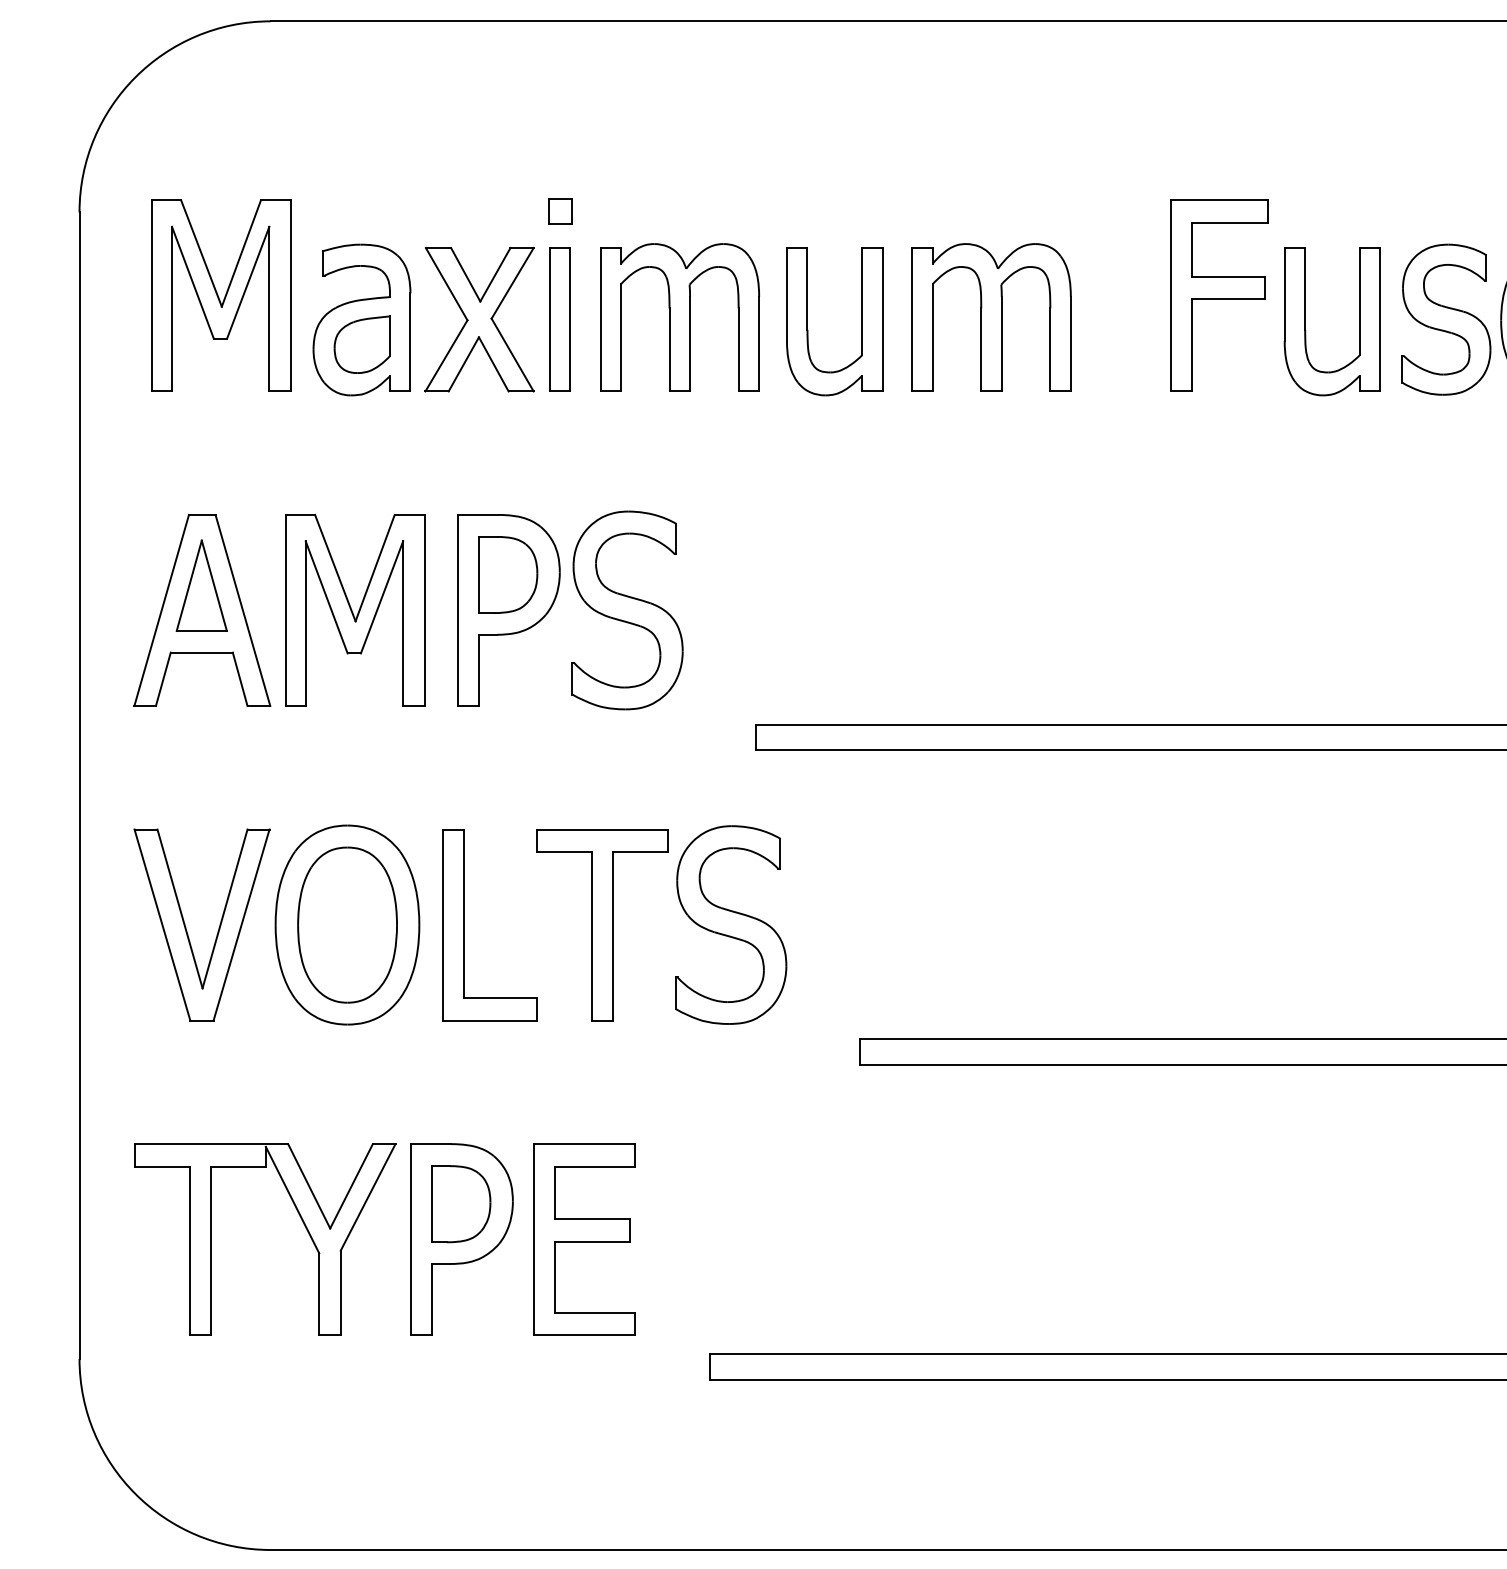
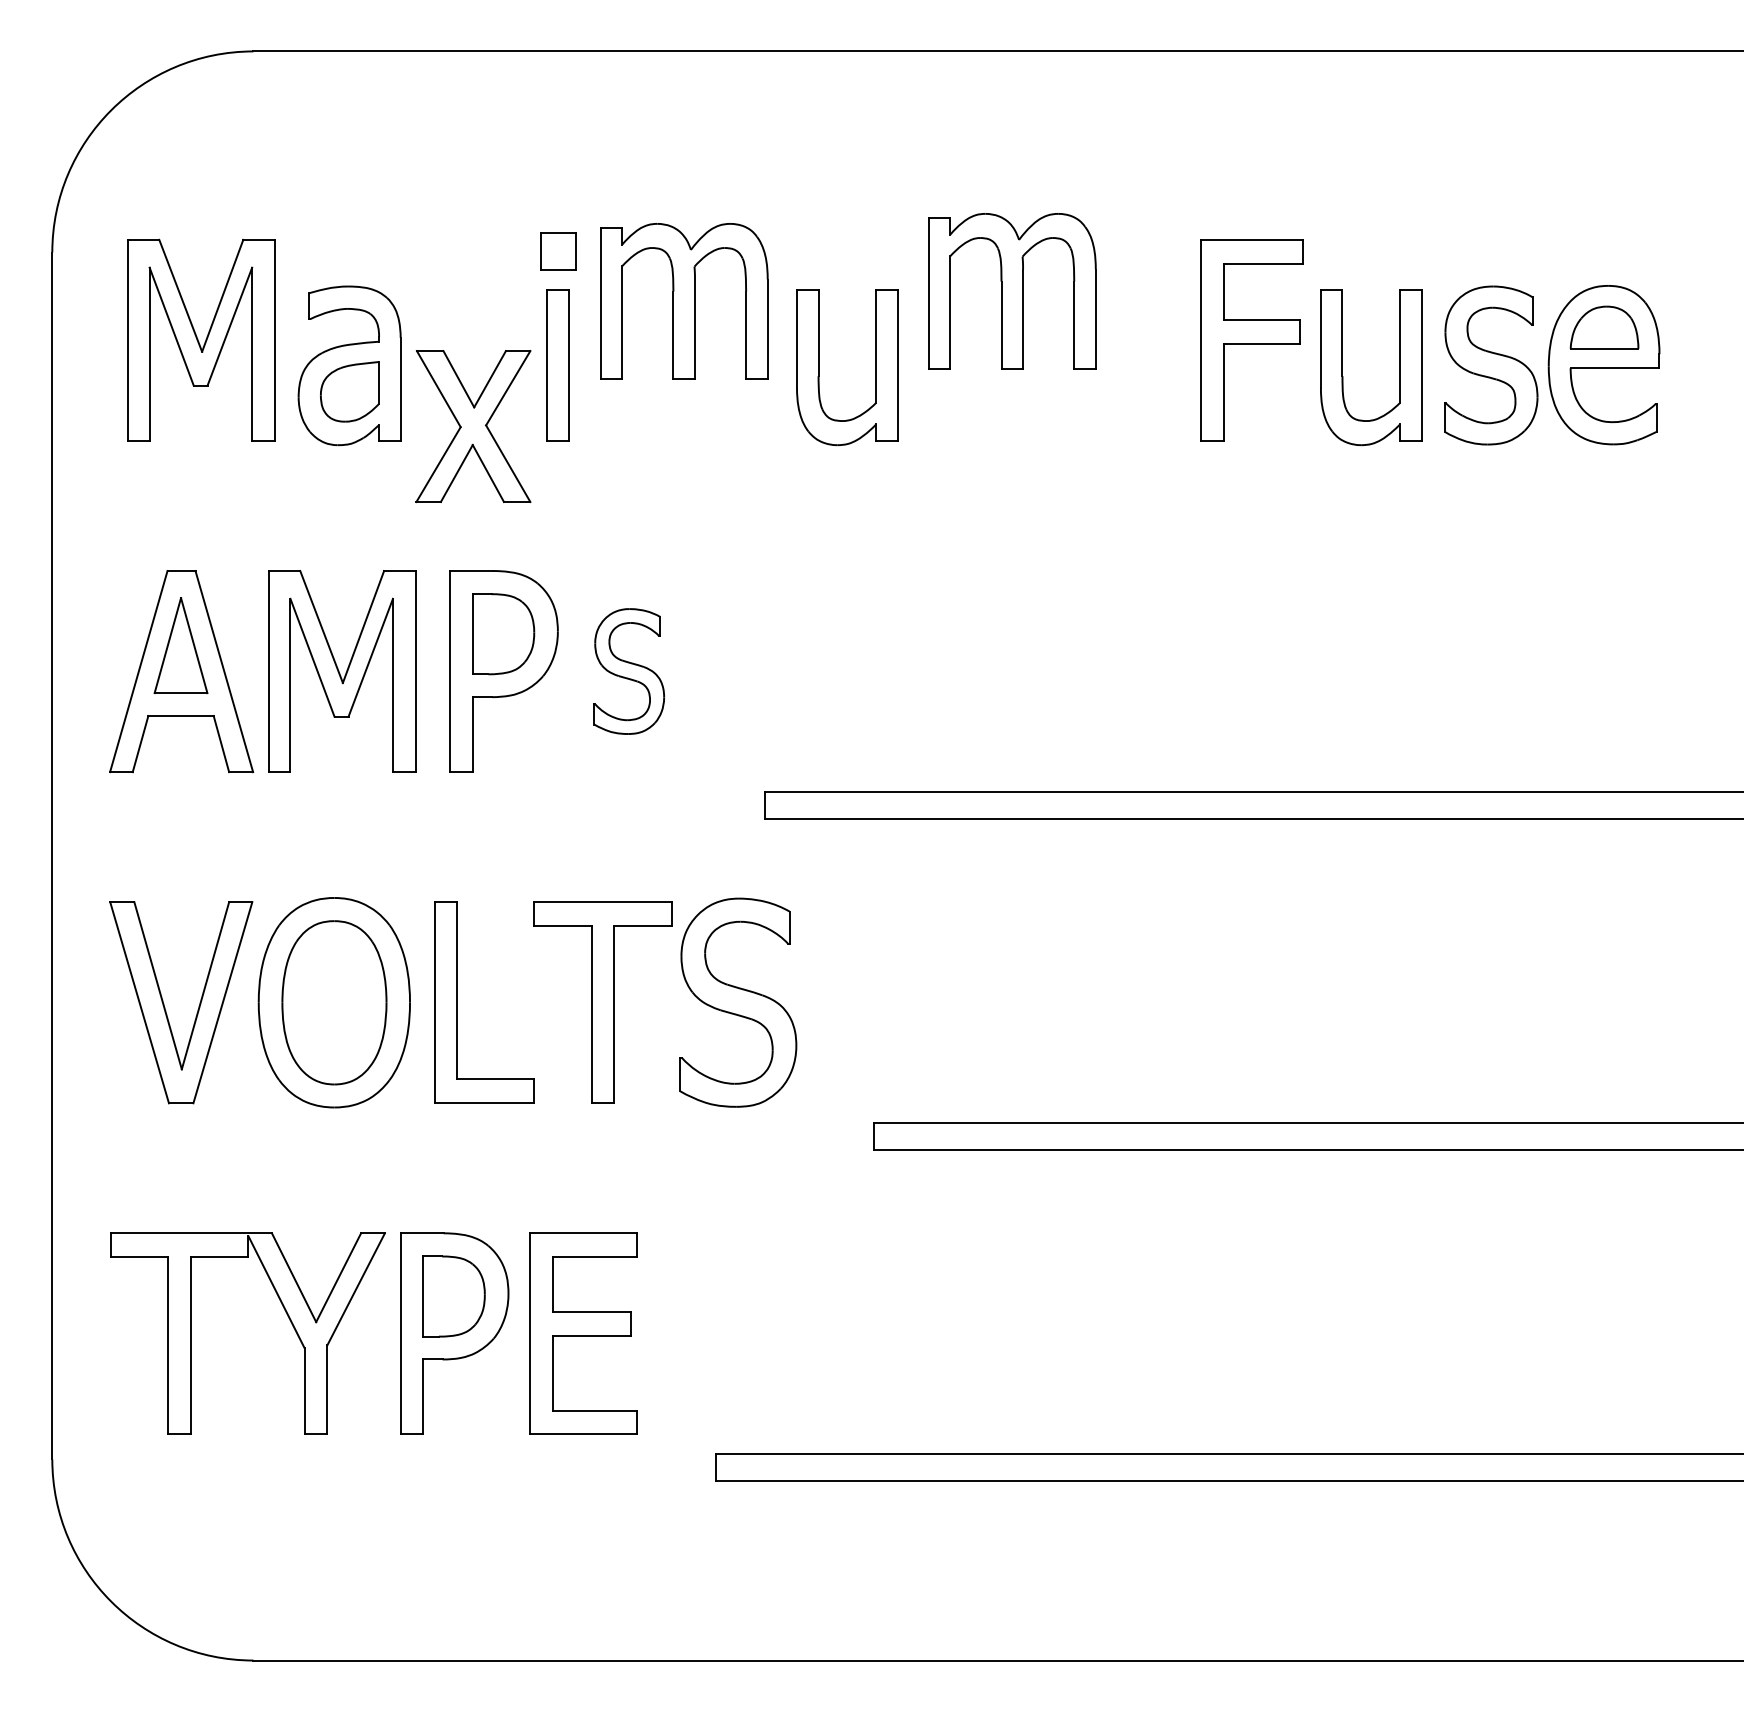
part: (560, 211) -> (558, 251), size x1.4
part: (680, 317) -> (684, 301), moved
part: (991, 317) -> (1012, 291), moved
part: (479, 319) -> (473, 426), moved
part: (627, 610) -> (629, 671), size x0.6

